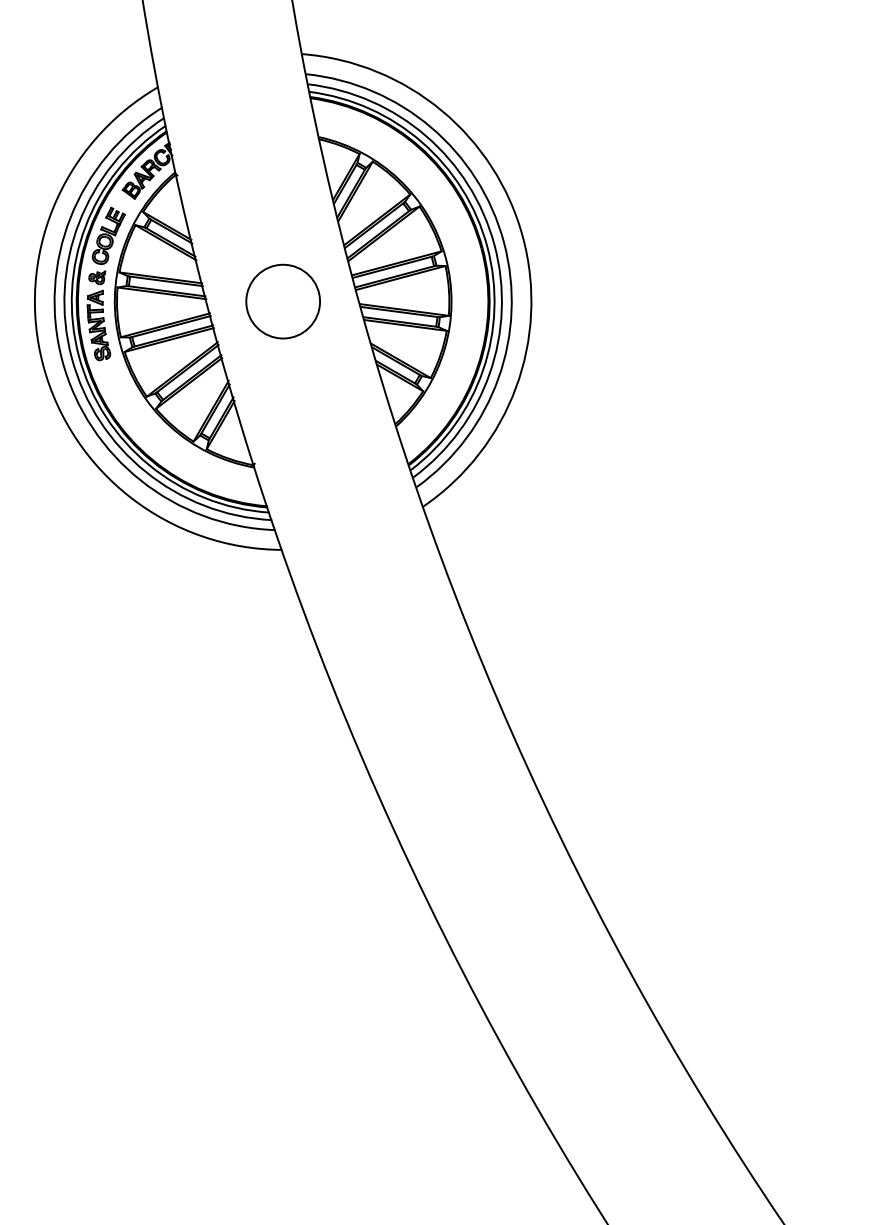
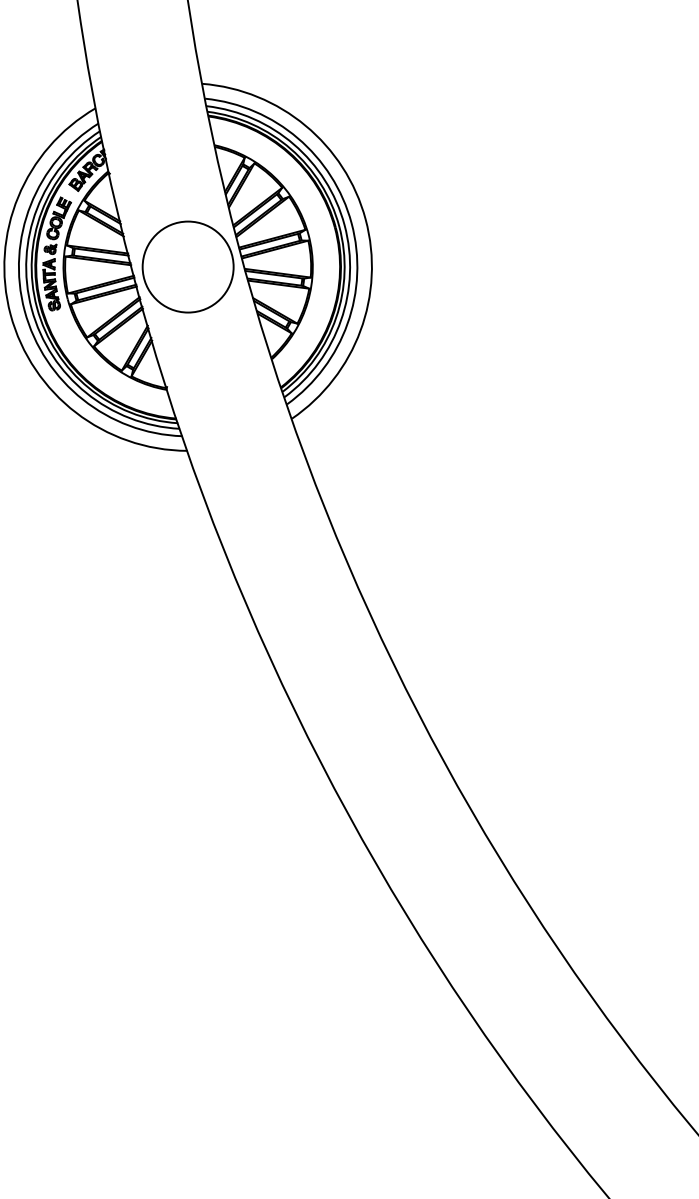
circle: (282, 300) -> (187, 266), size x1.67

